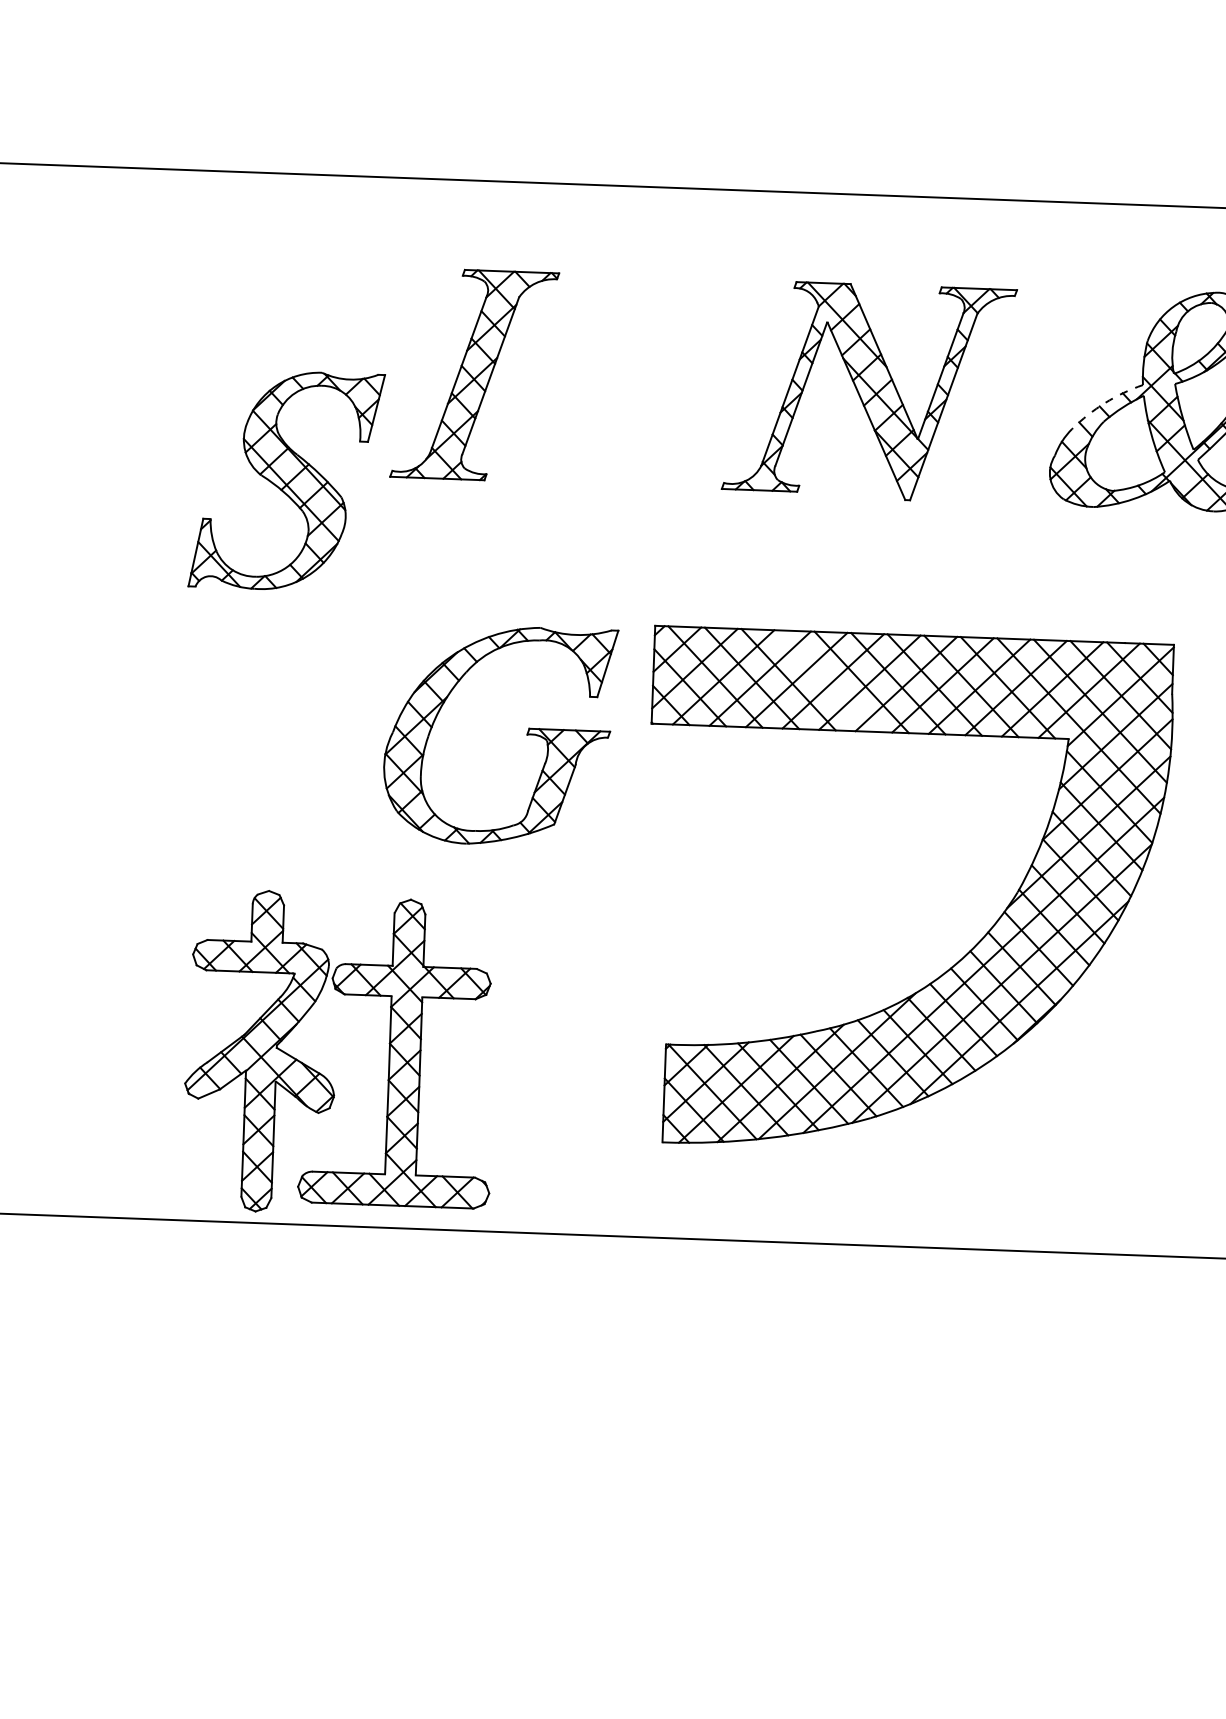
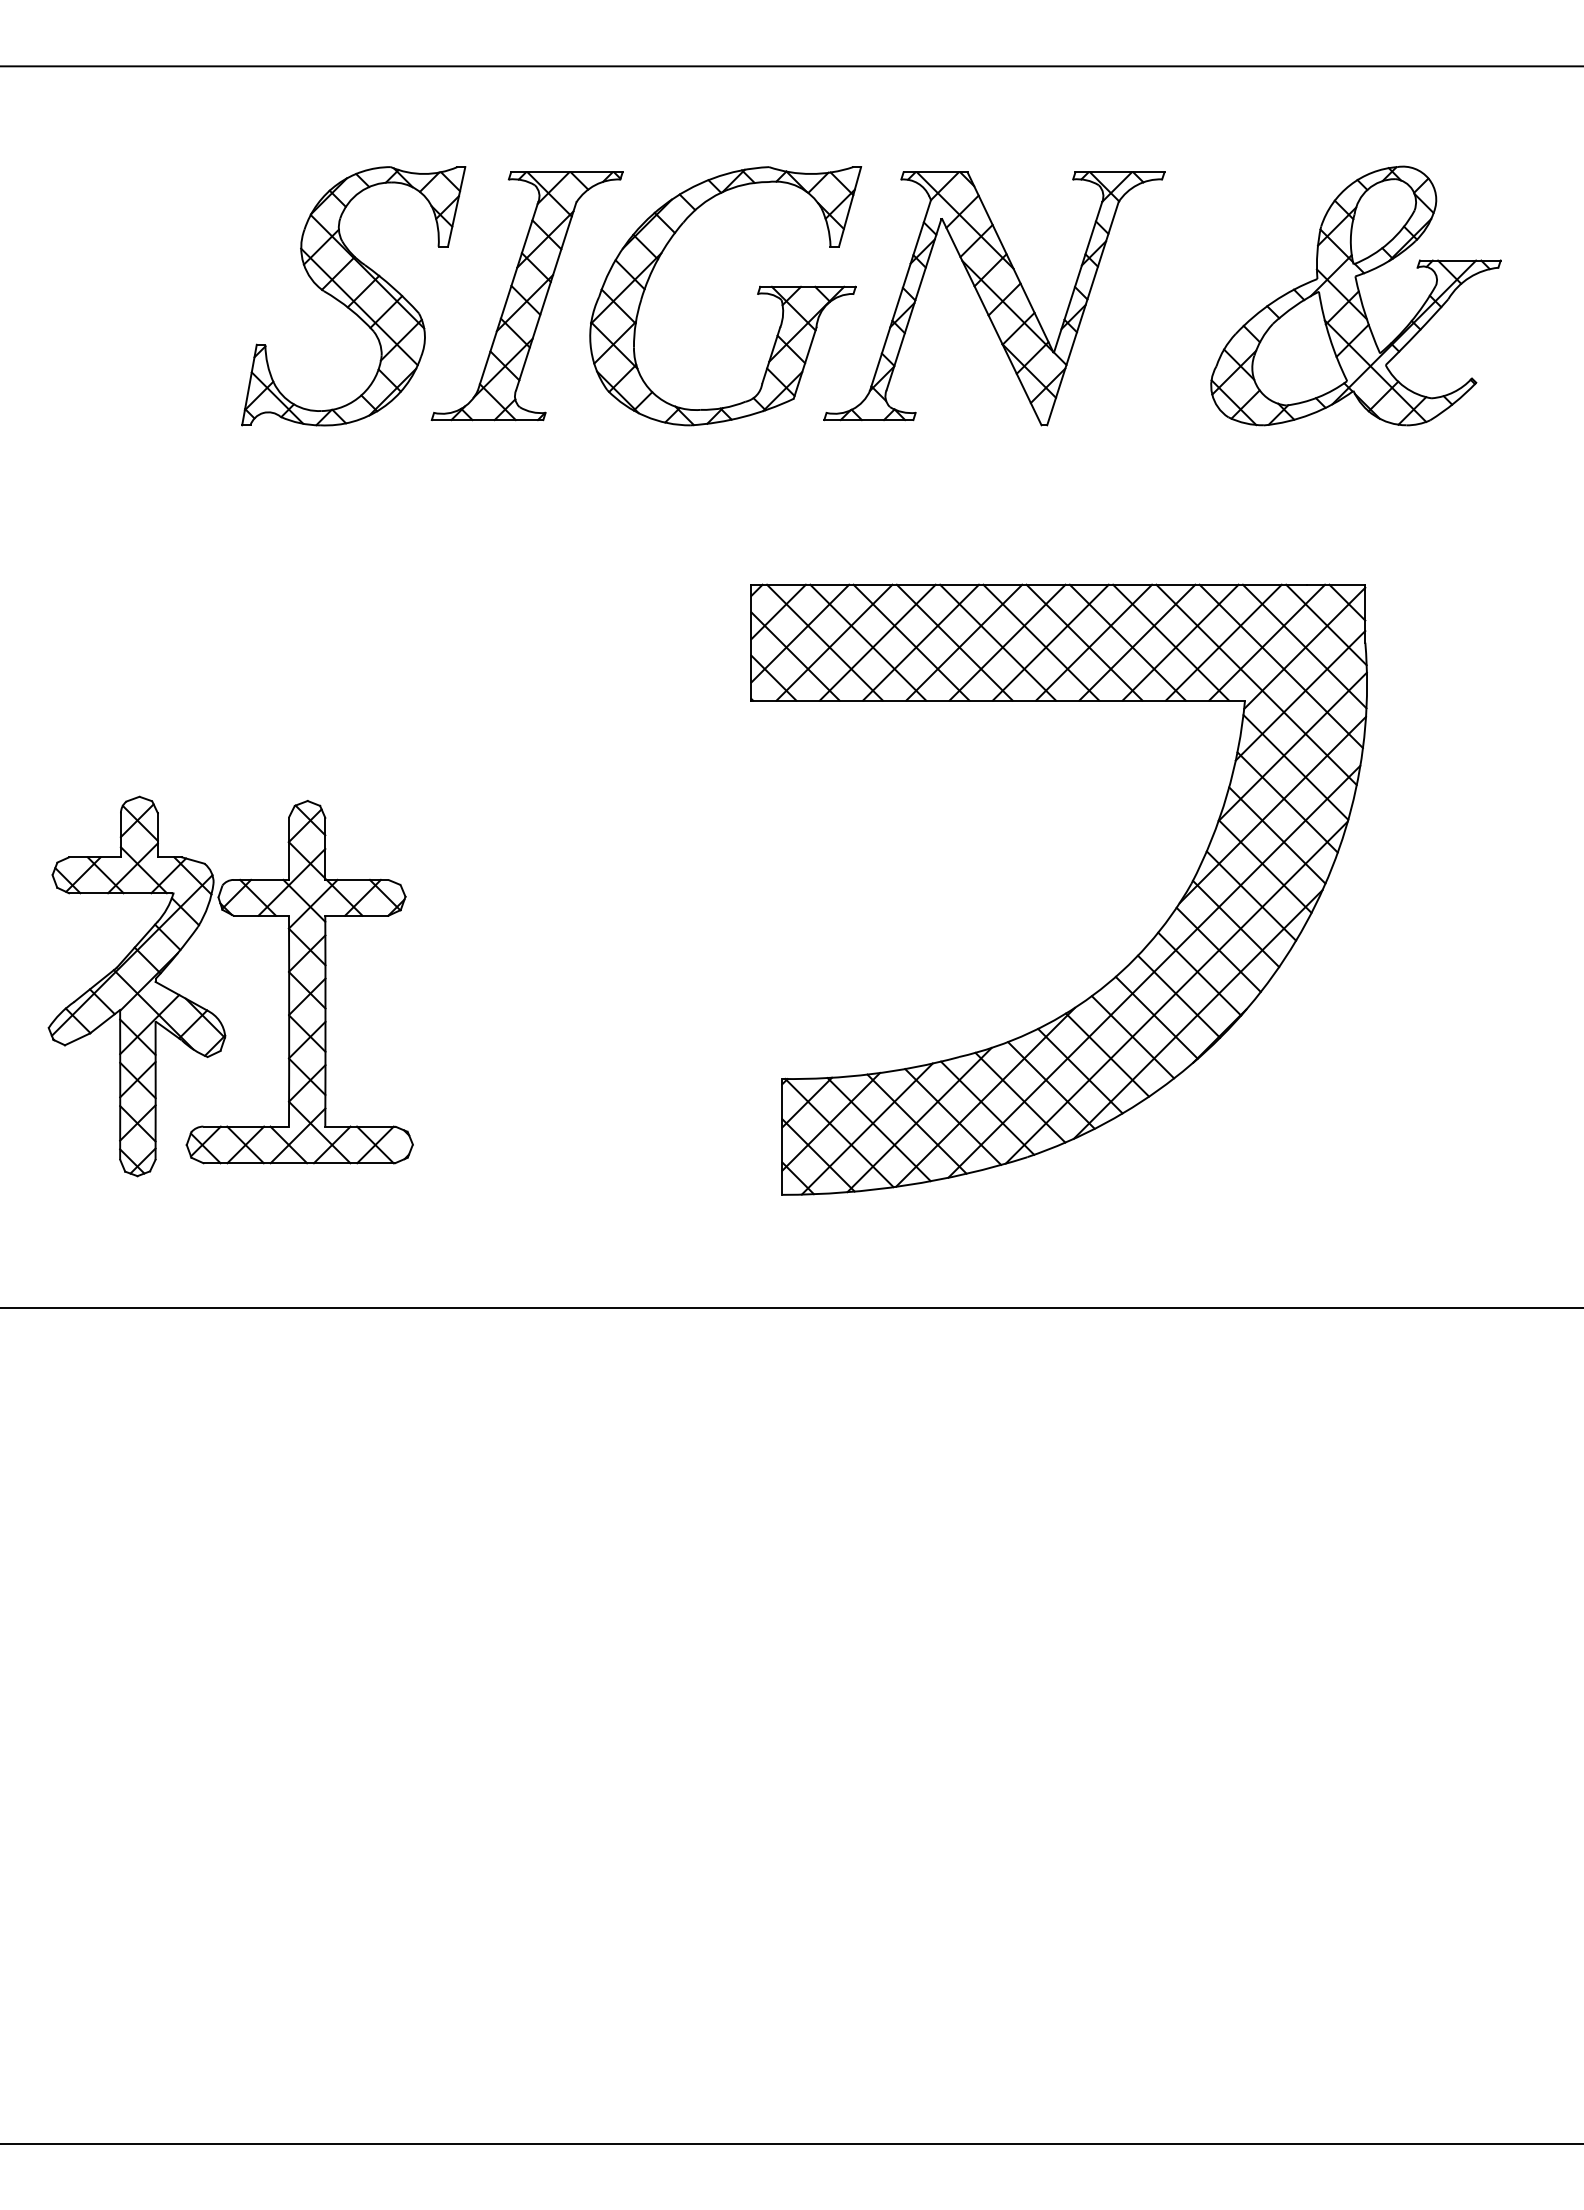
arc: (1105, 402) -> (1273, 301), dashed -> solid
part: (286, 480) -> (353, 296), moved
line: (825, 680) -> (954, 642), added
part: (526, 735) -> (757, 294), moved
part: (323, 1074) -> (211, 1011), moved

